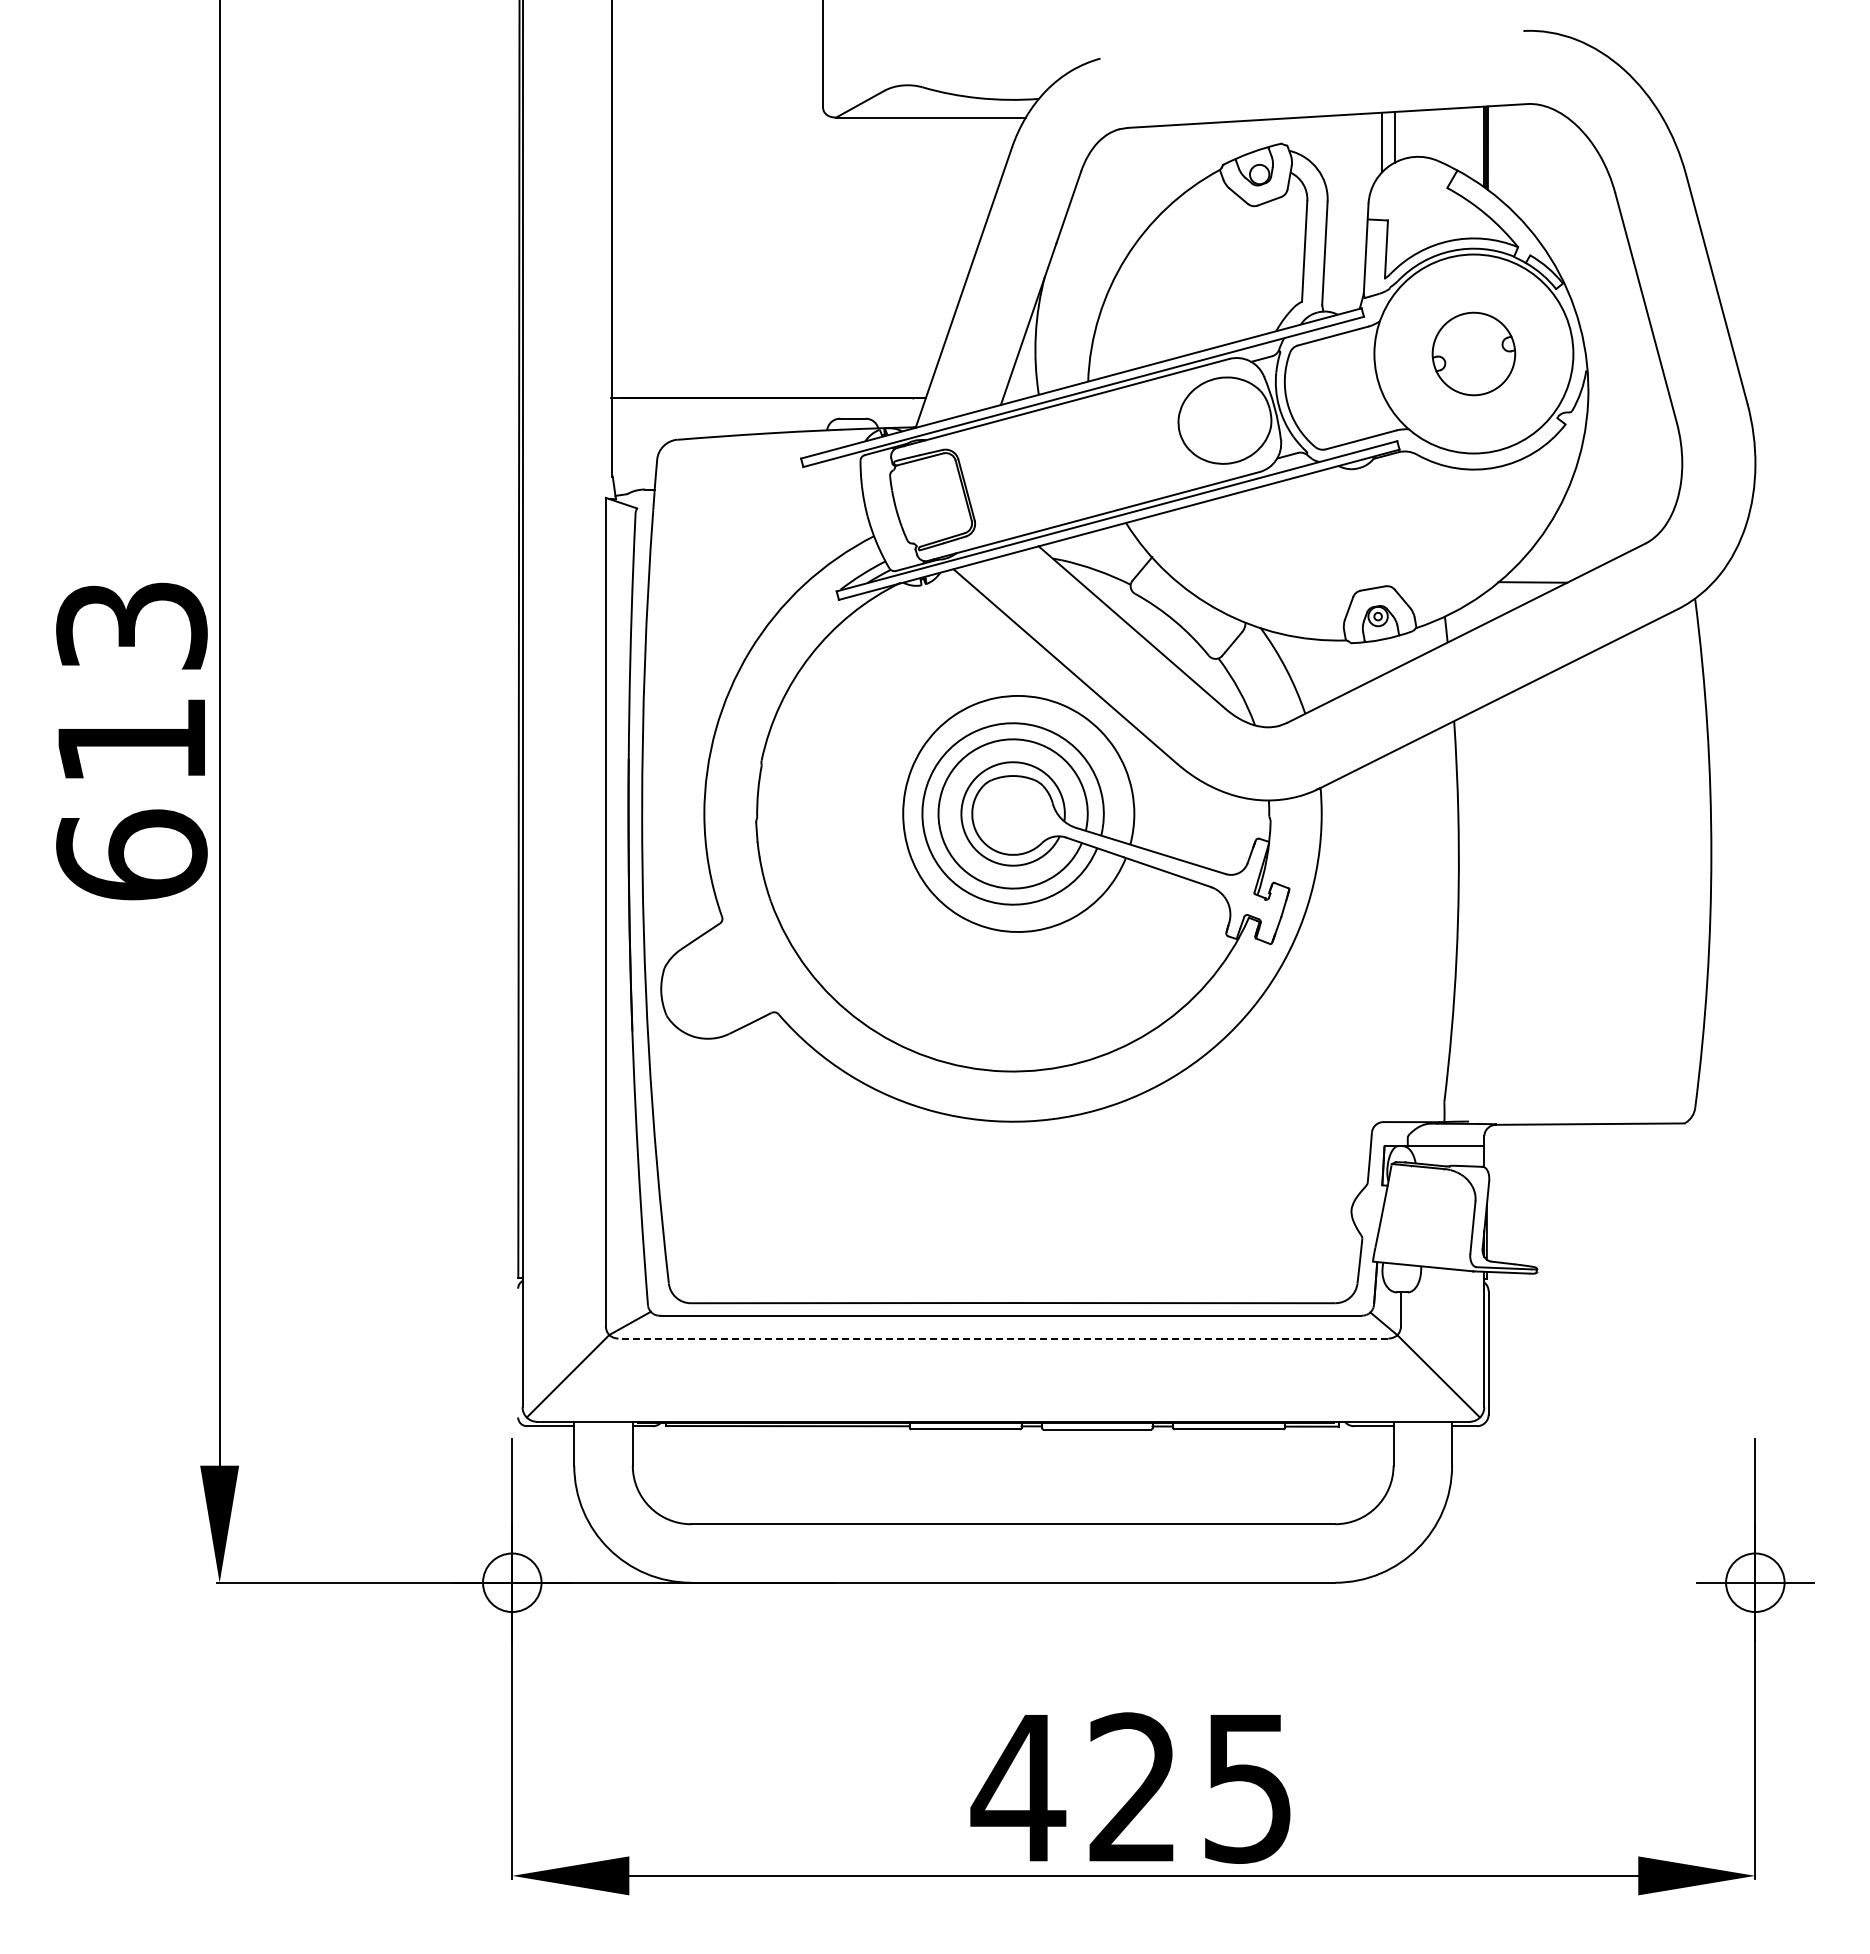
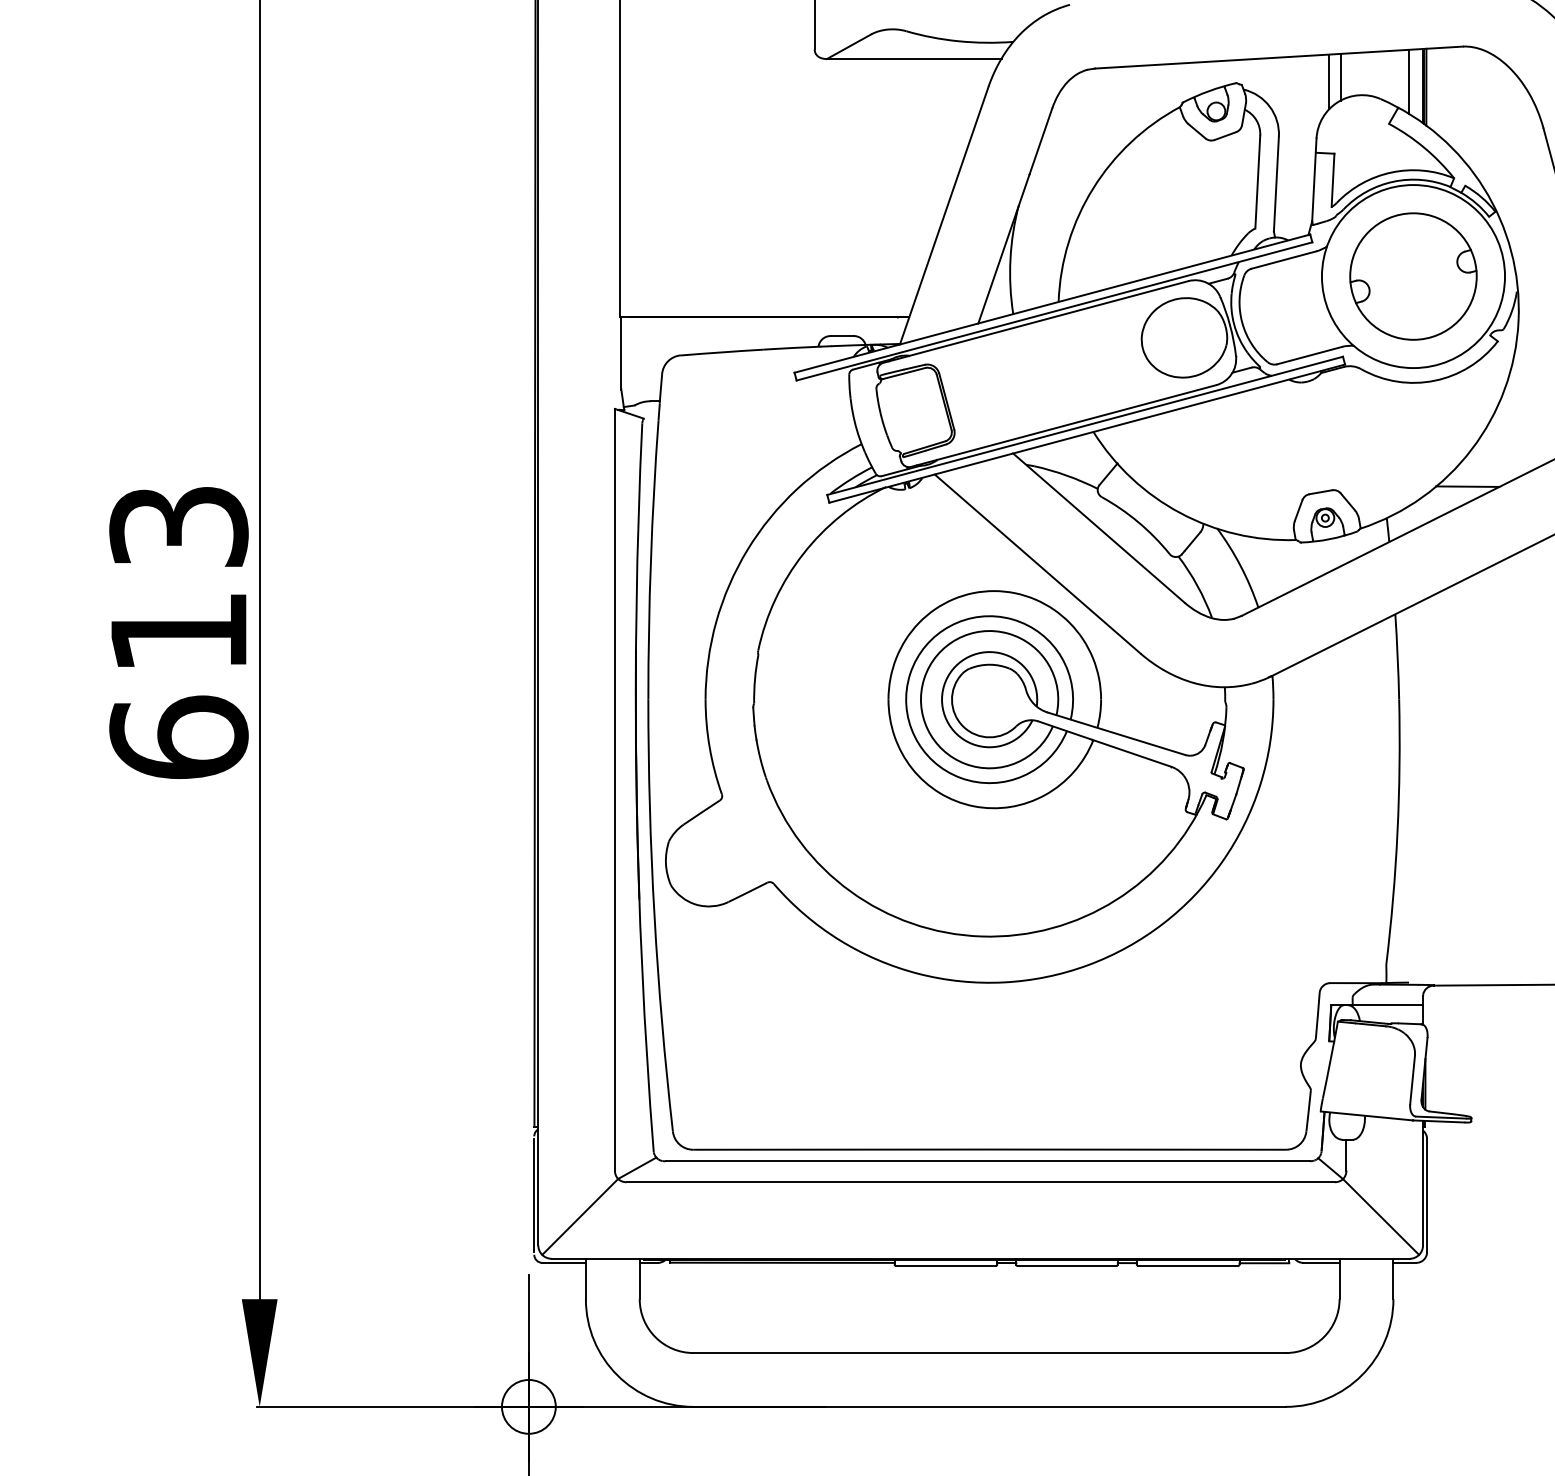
line: (1468, 142) -> (1408, 81), added
part: (1473, 353) -> (1413, 276), size x1.67
line: (1003, 1338) -> (980, 1182), dashed -> solid
line: (518, 1352) -> (534, 1195), added

